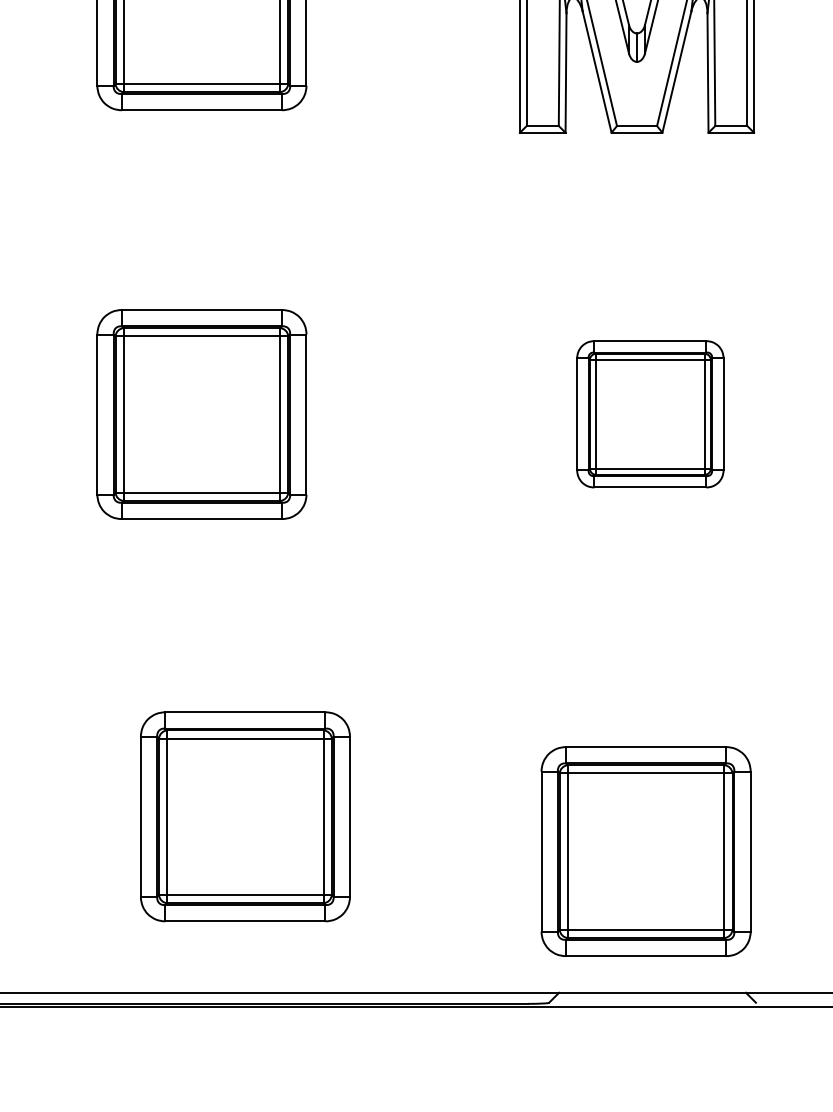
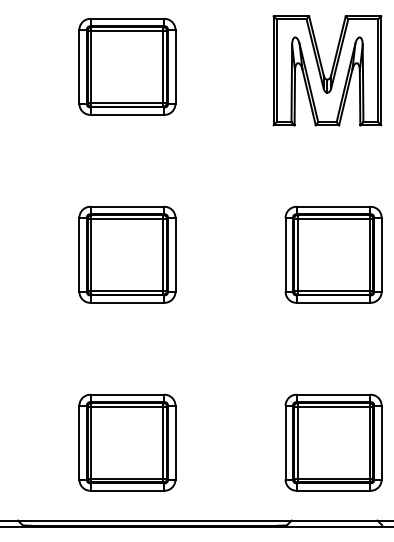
part: (650, 413) -> (333, 254), size x1.43
part: (245, 816) -> (127, 442), moved
part: (645, 851) -> (333, 442), moved

